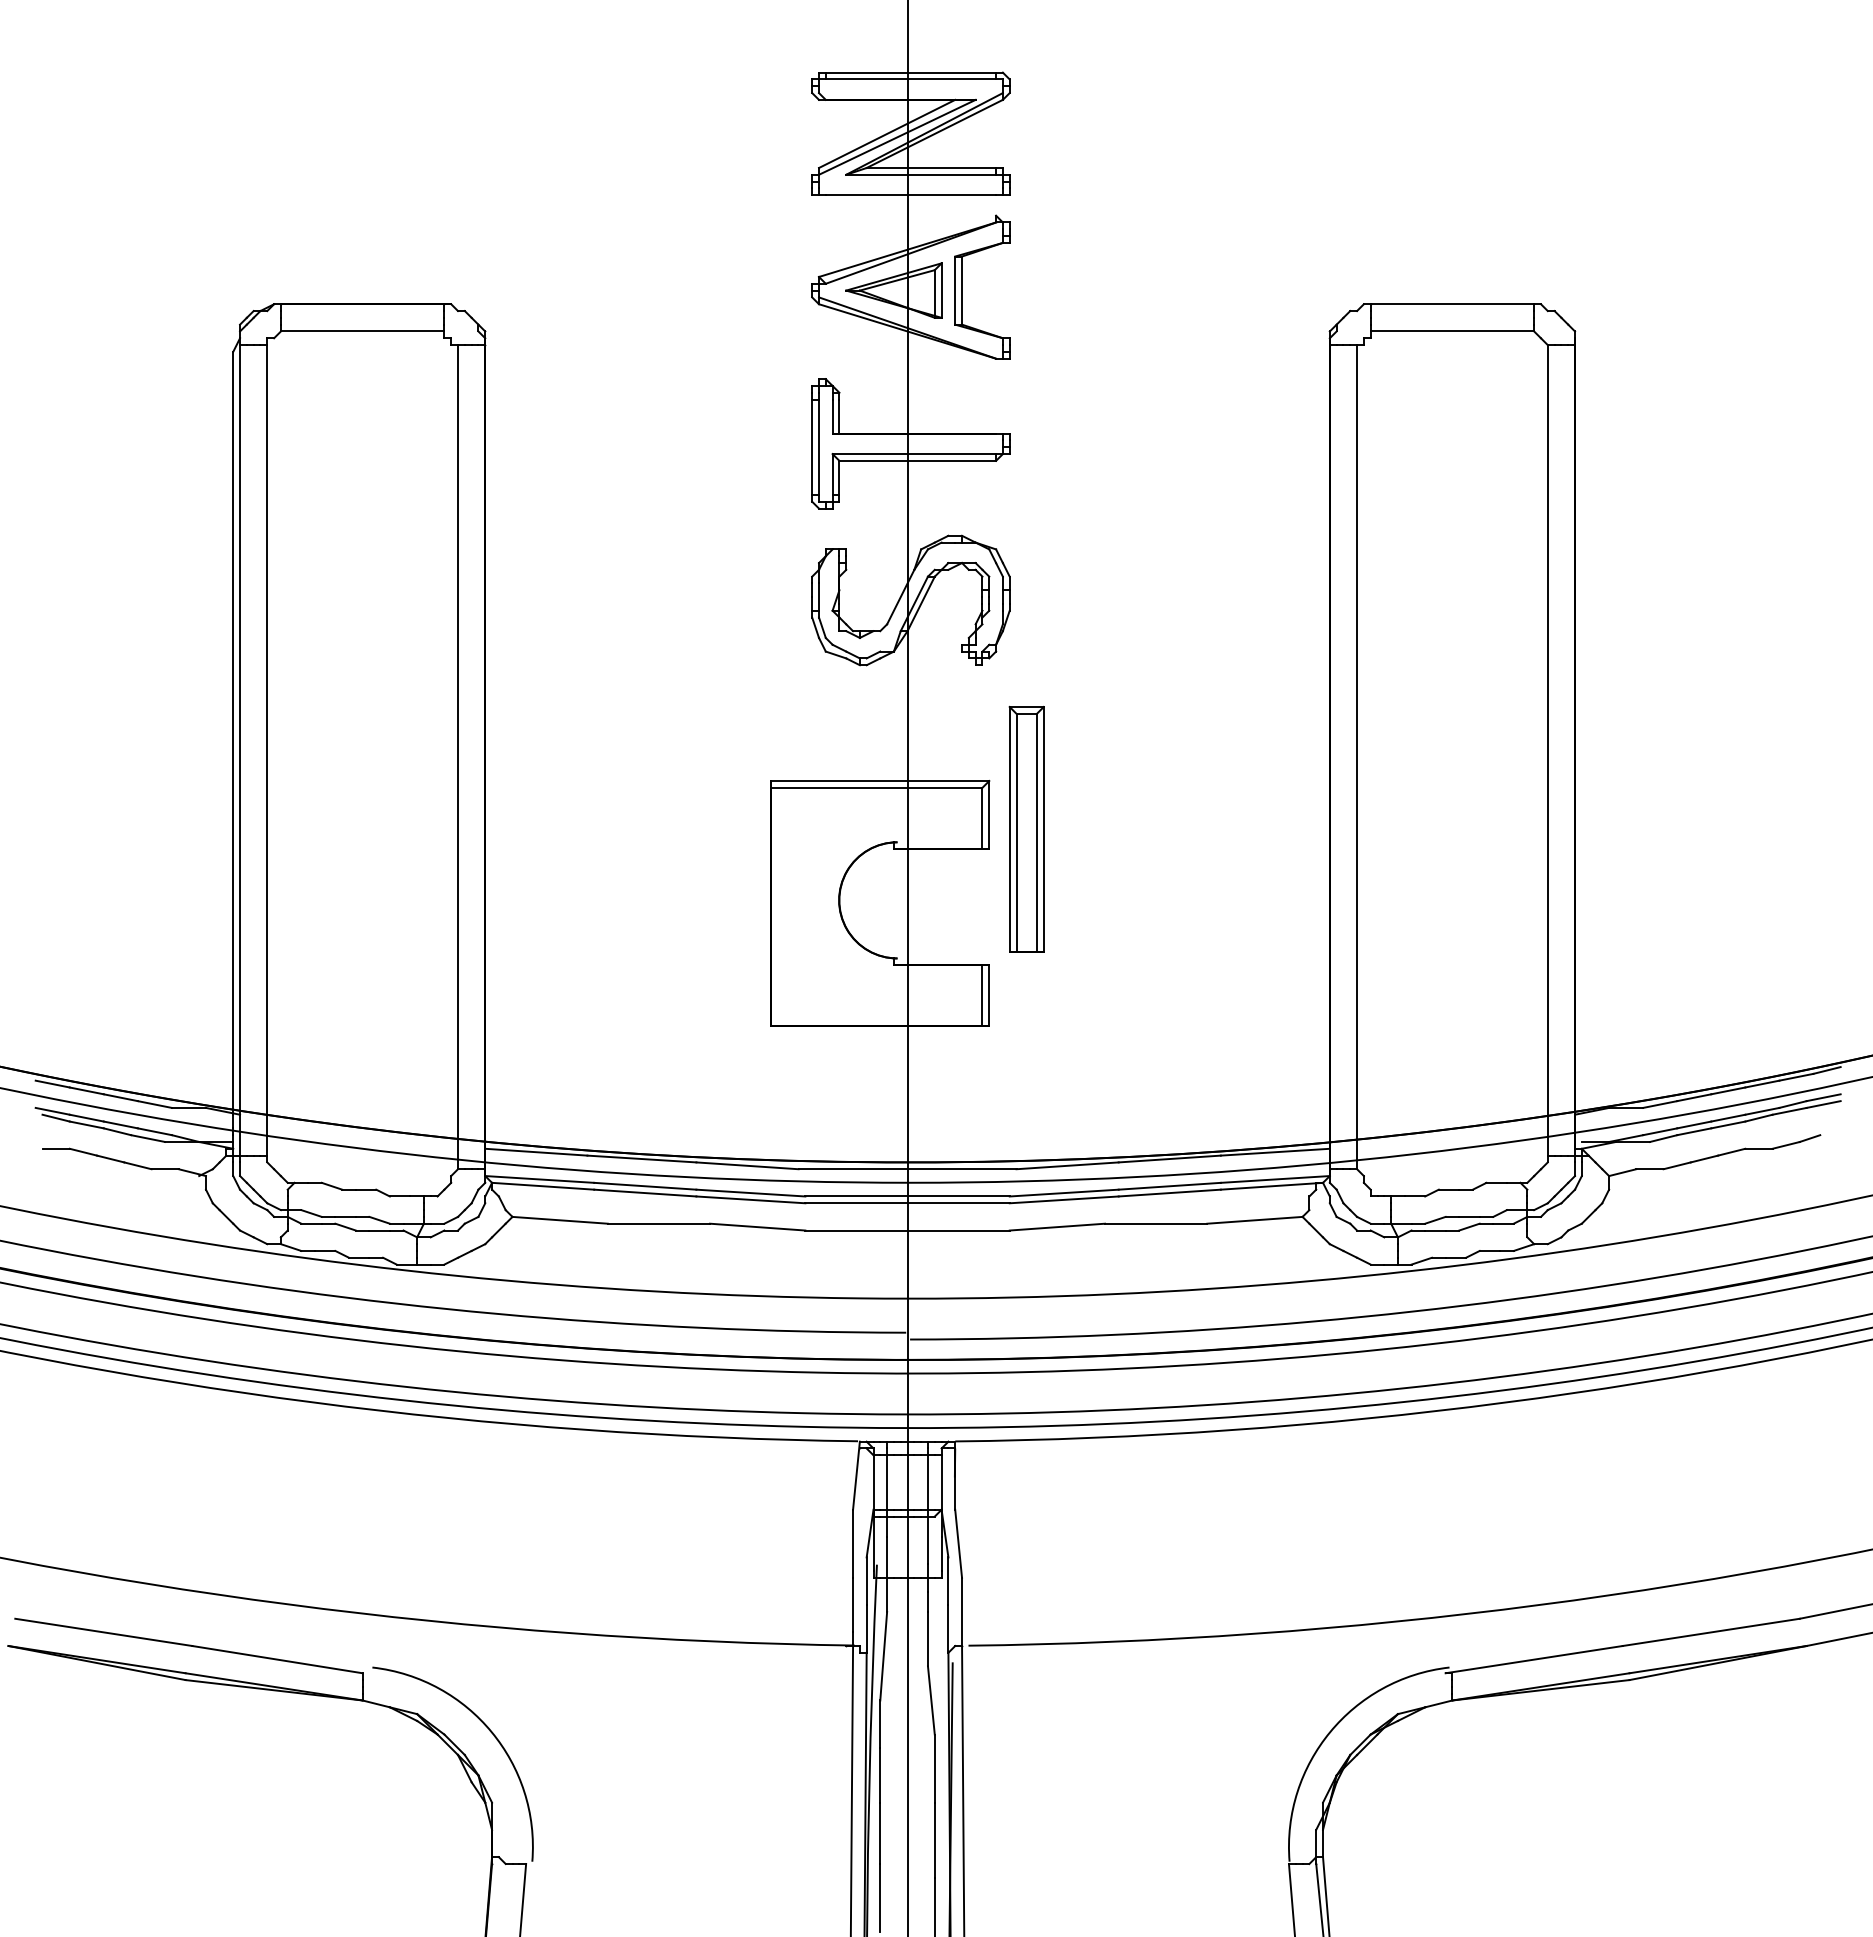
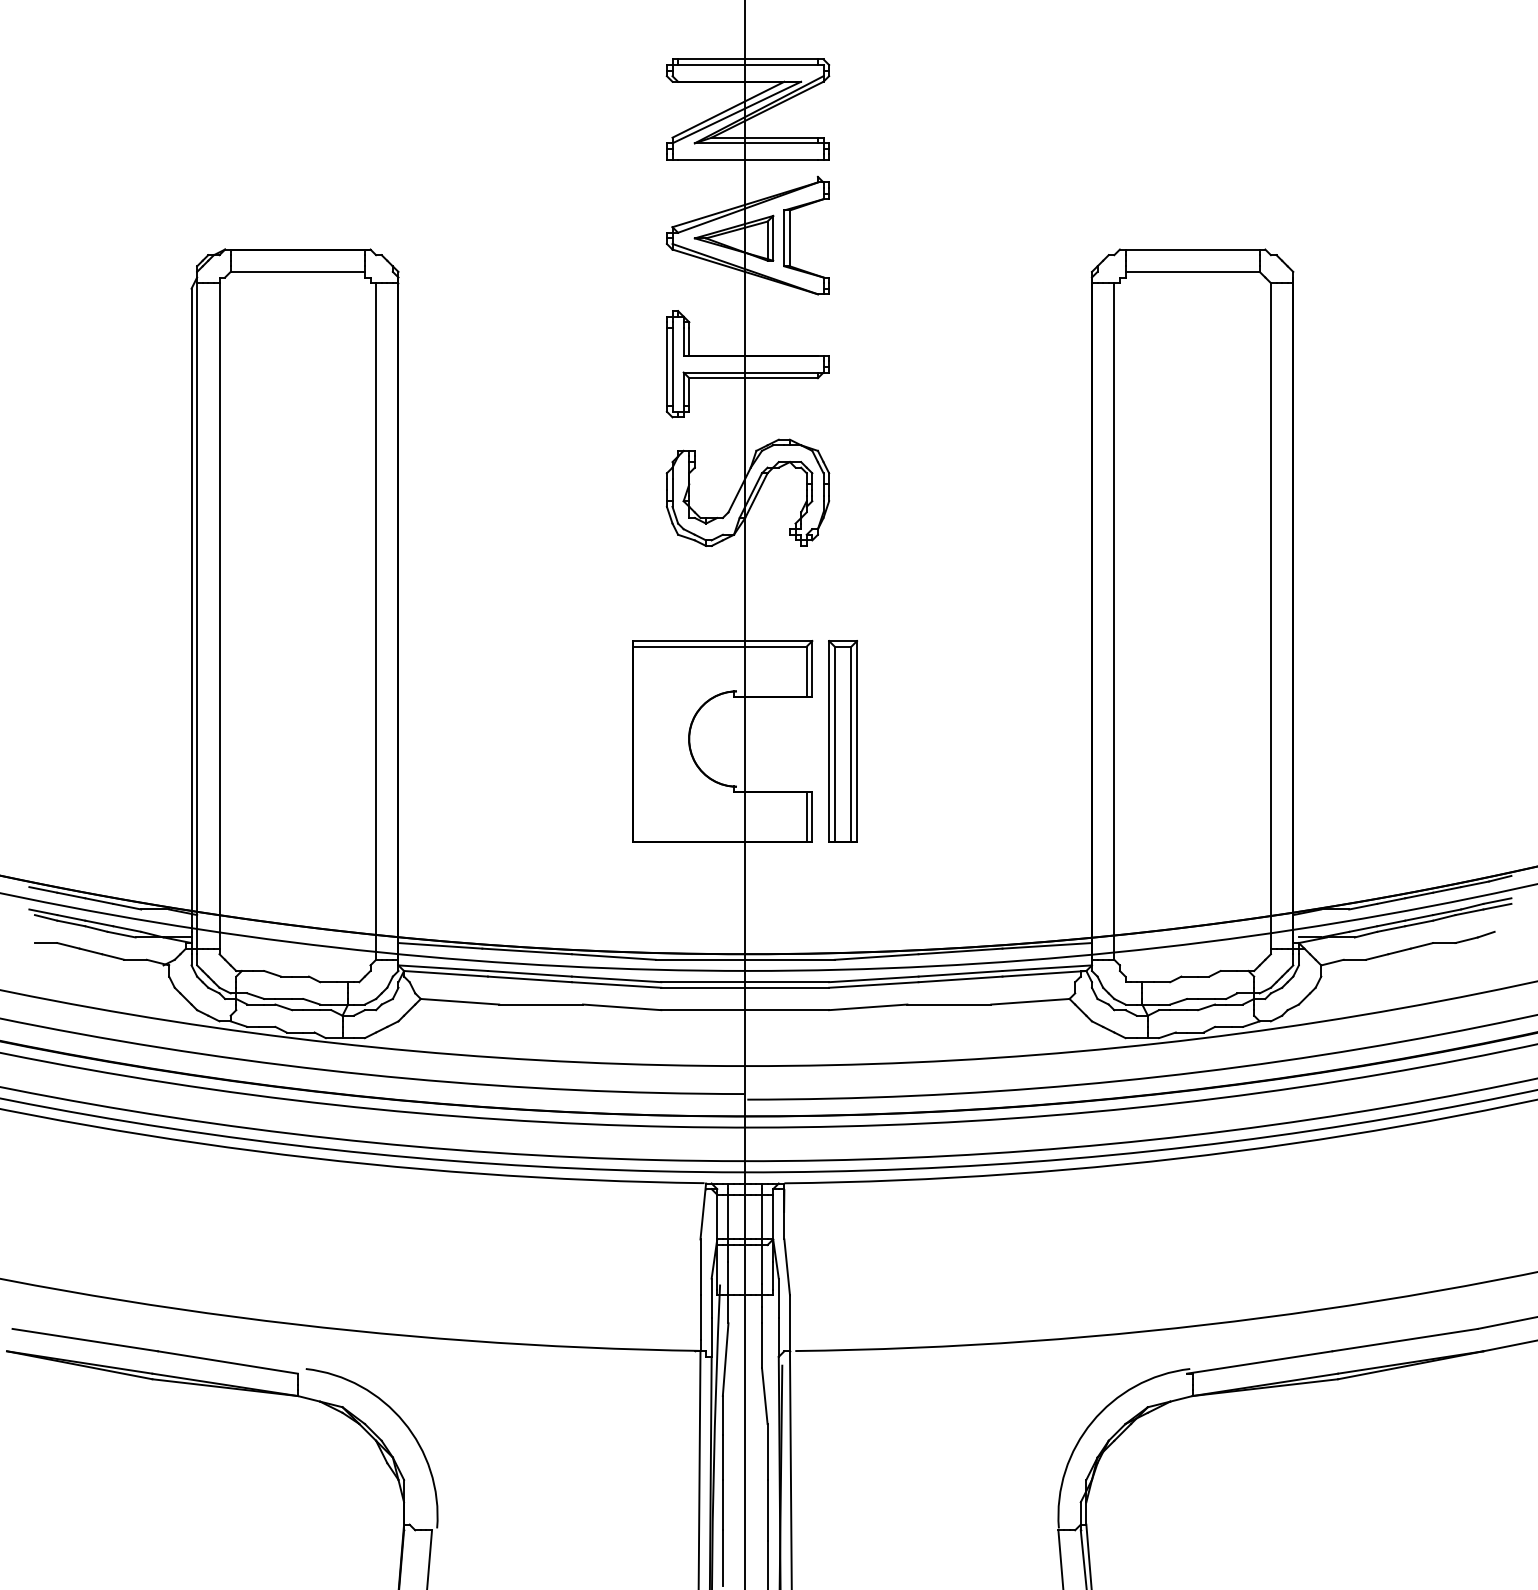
part: (1026, 828) -> (842, 740), moved

